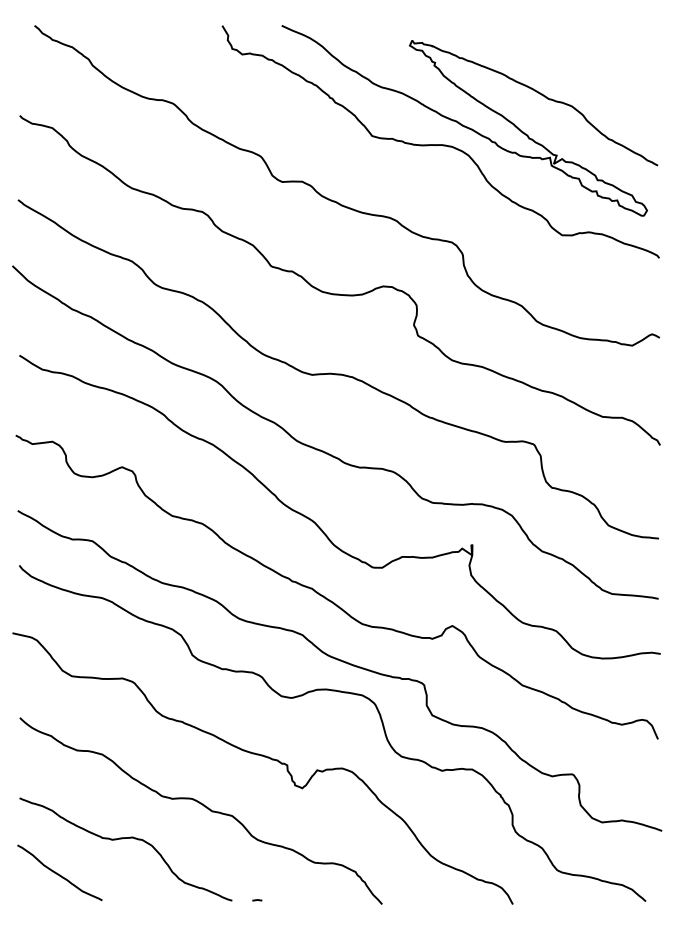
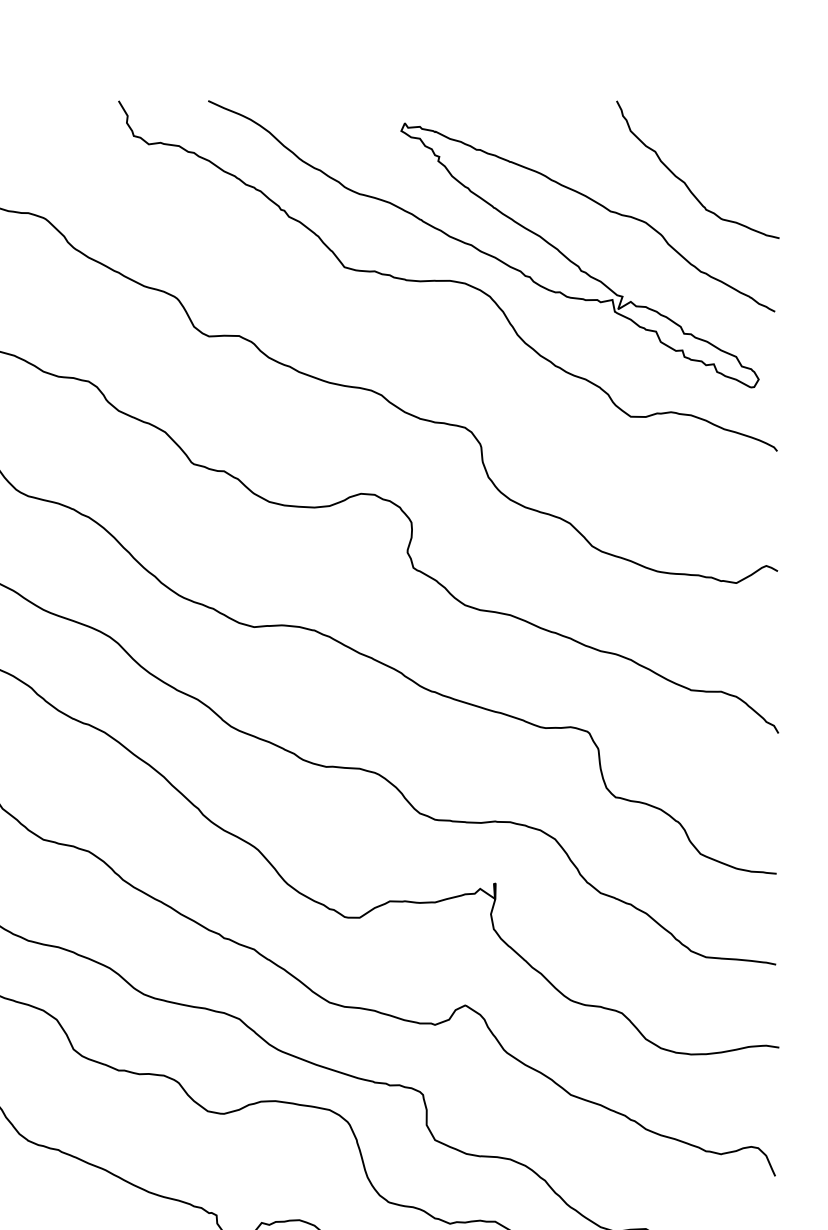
curve: (598, 79) -> (685, 182), added

